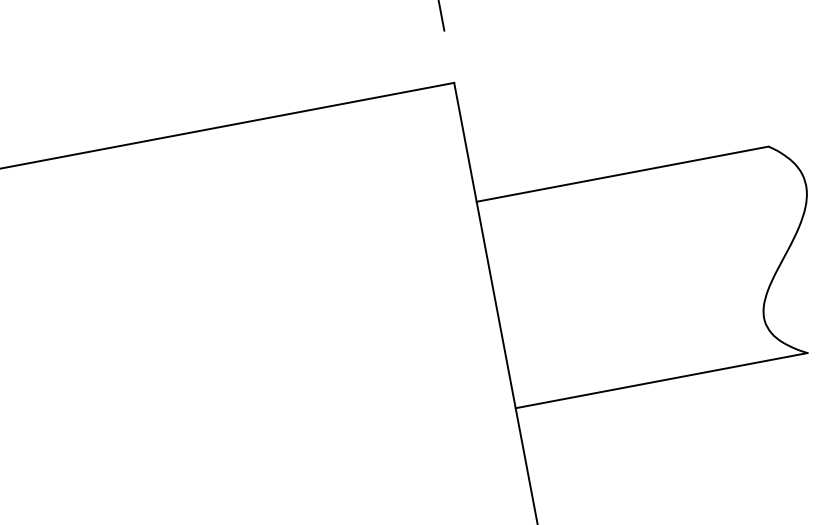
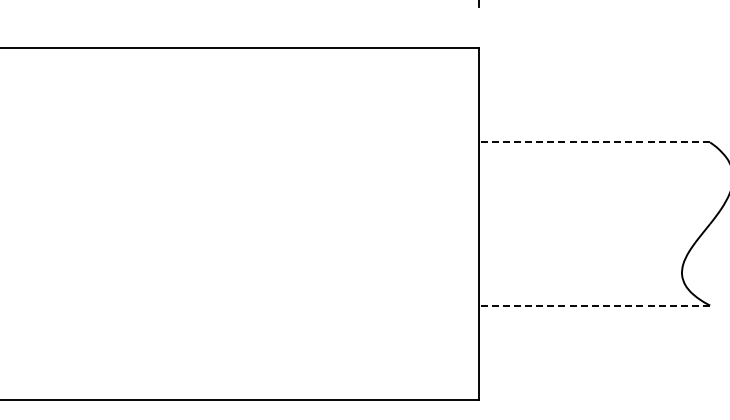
line: (622, 174) -> (594, 142), solid -> dashed
line: (661, 380) -> (594, 305), solid -> dashed

